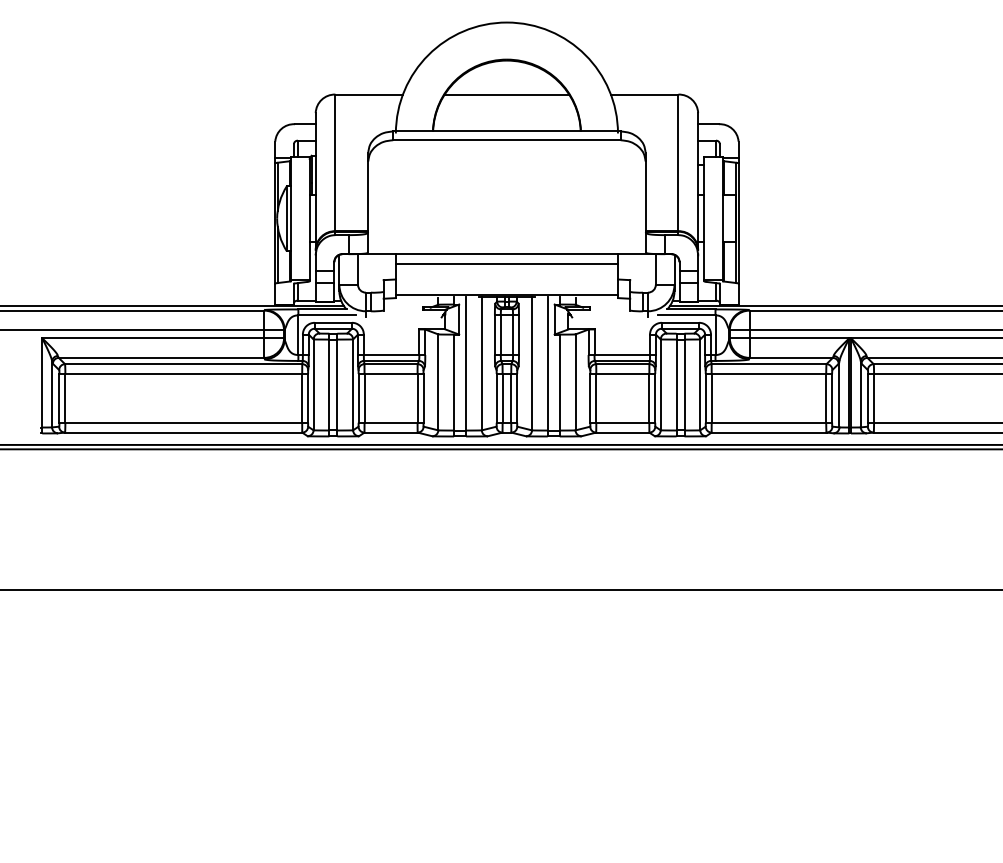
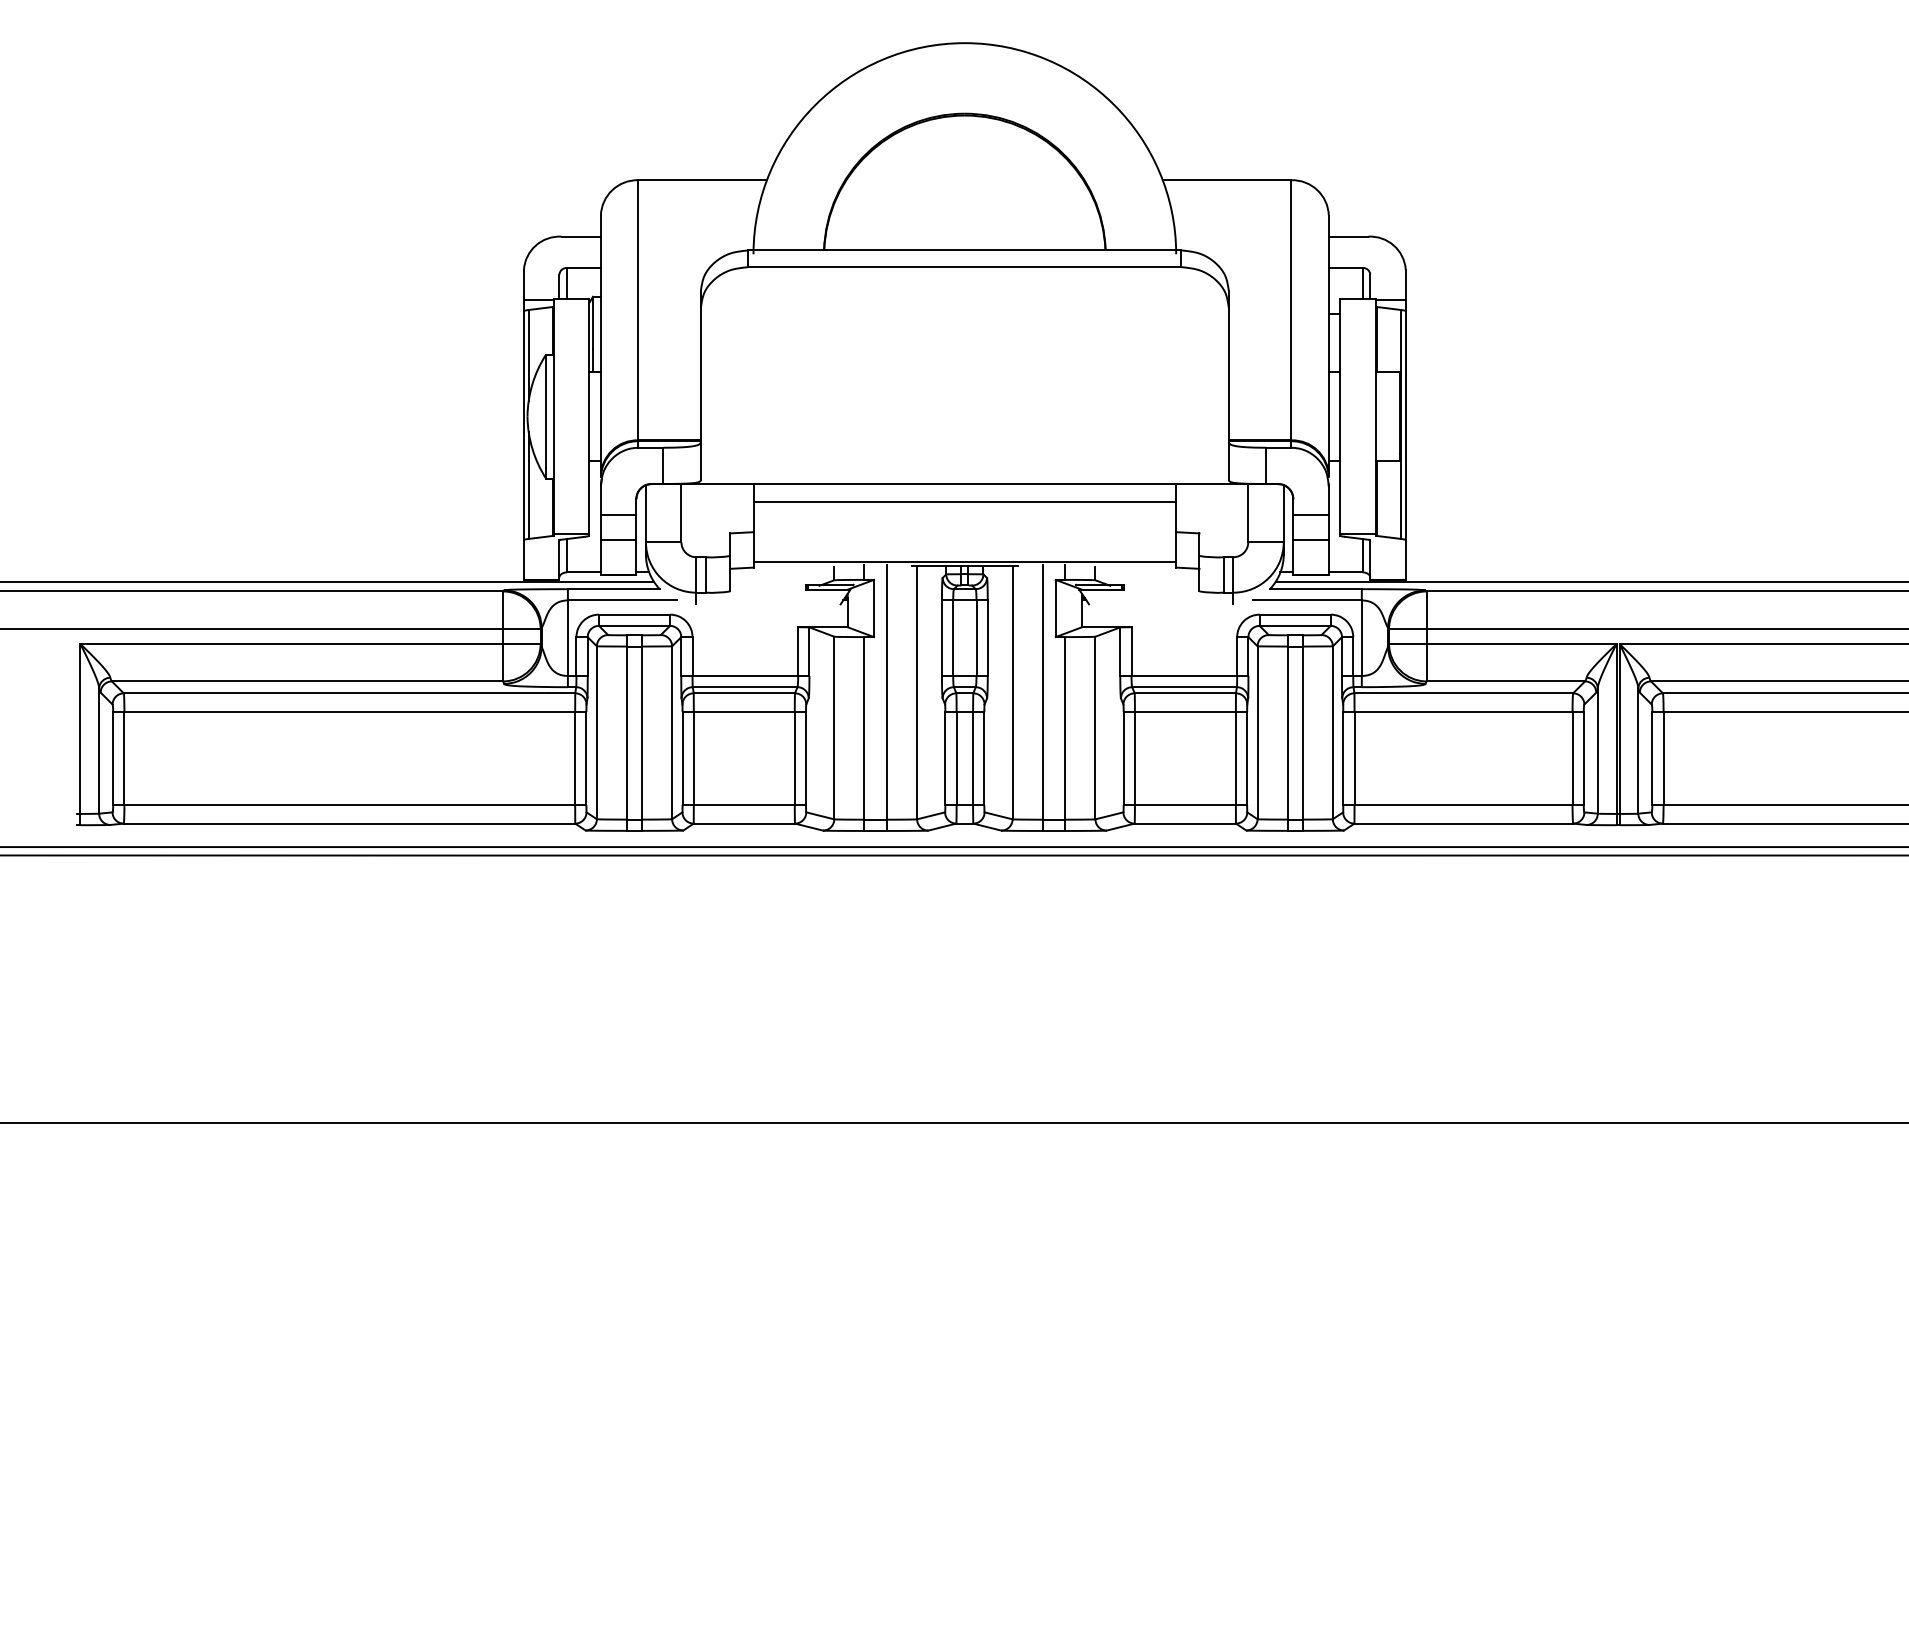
line: (506, 94) -> (964, 180), removed

